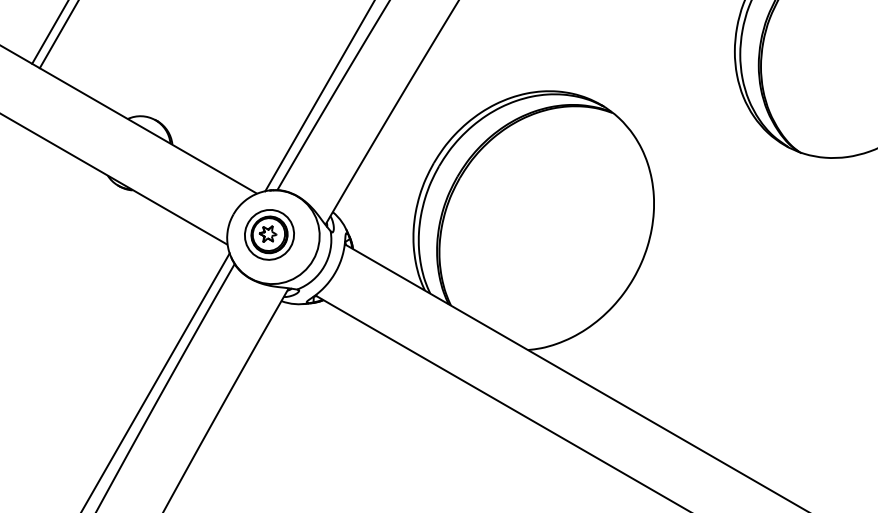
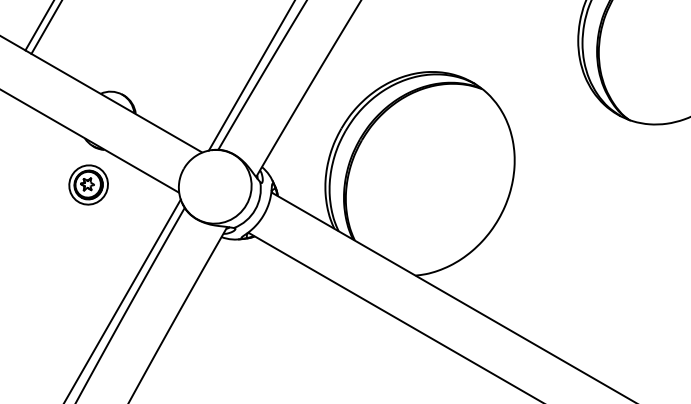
part: (269, 234) -> (88, 184), moved

